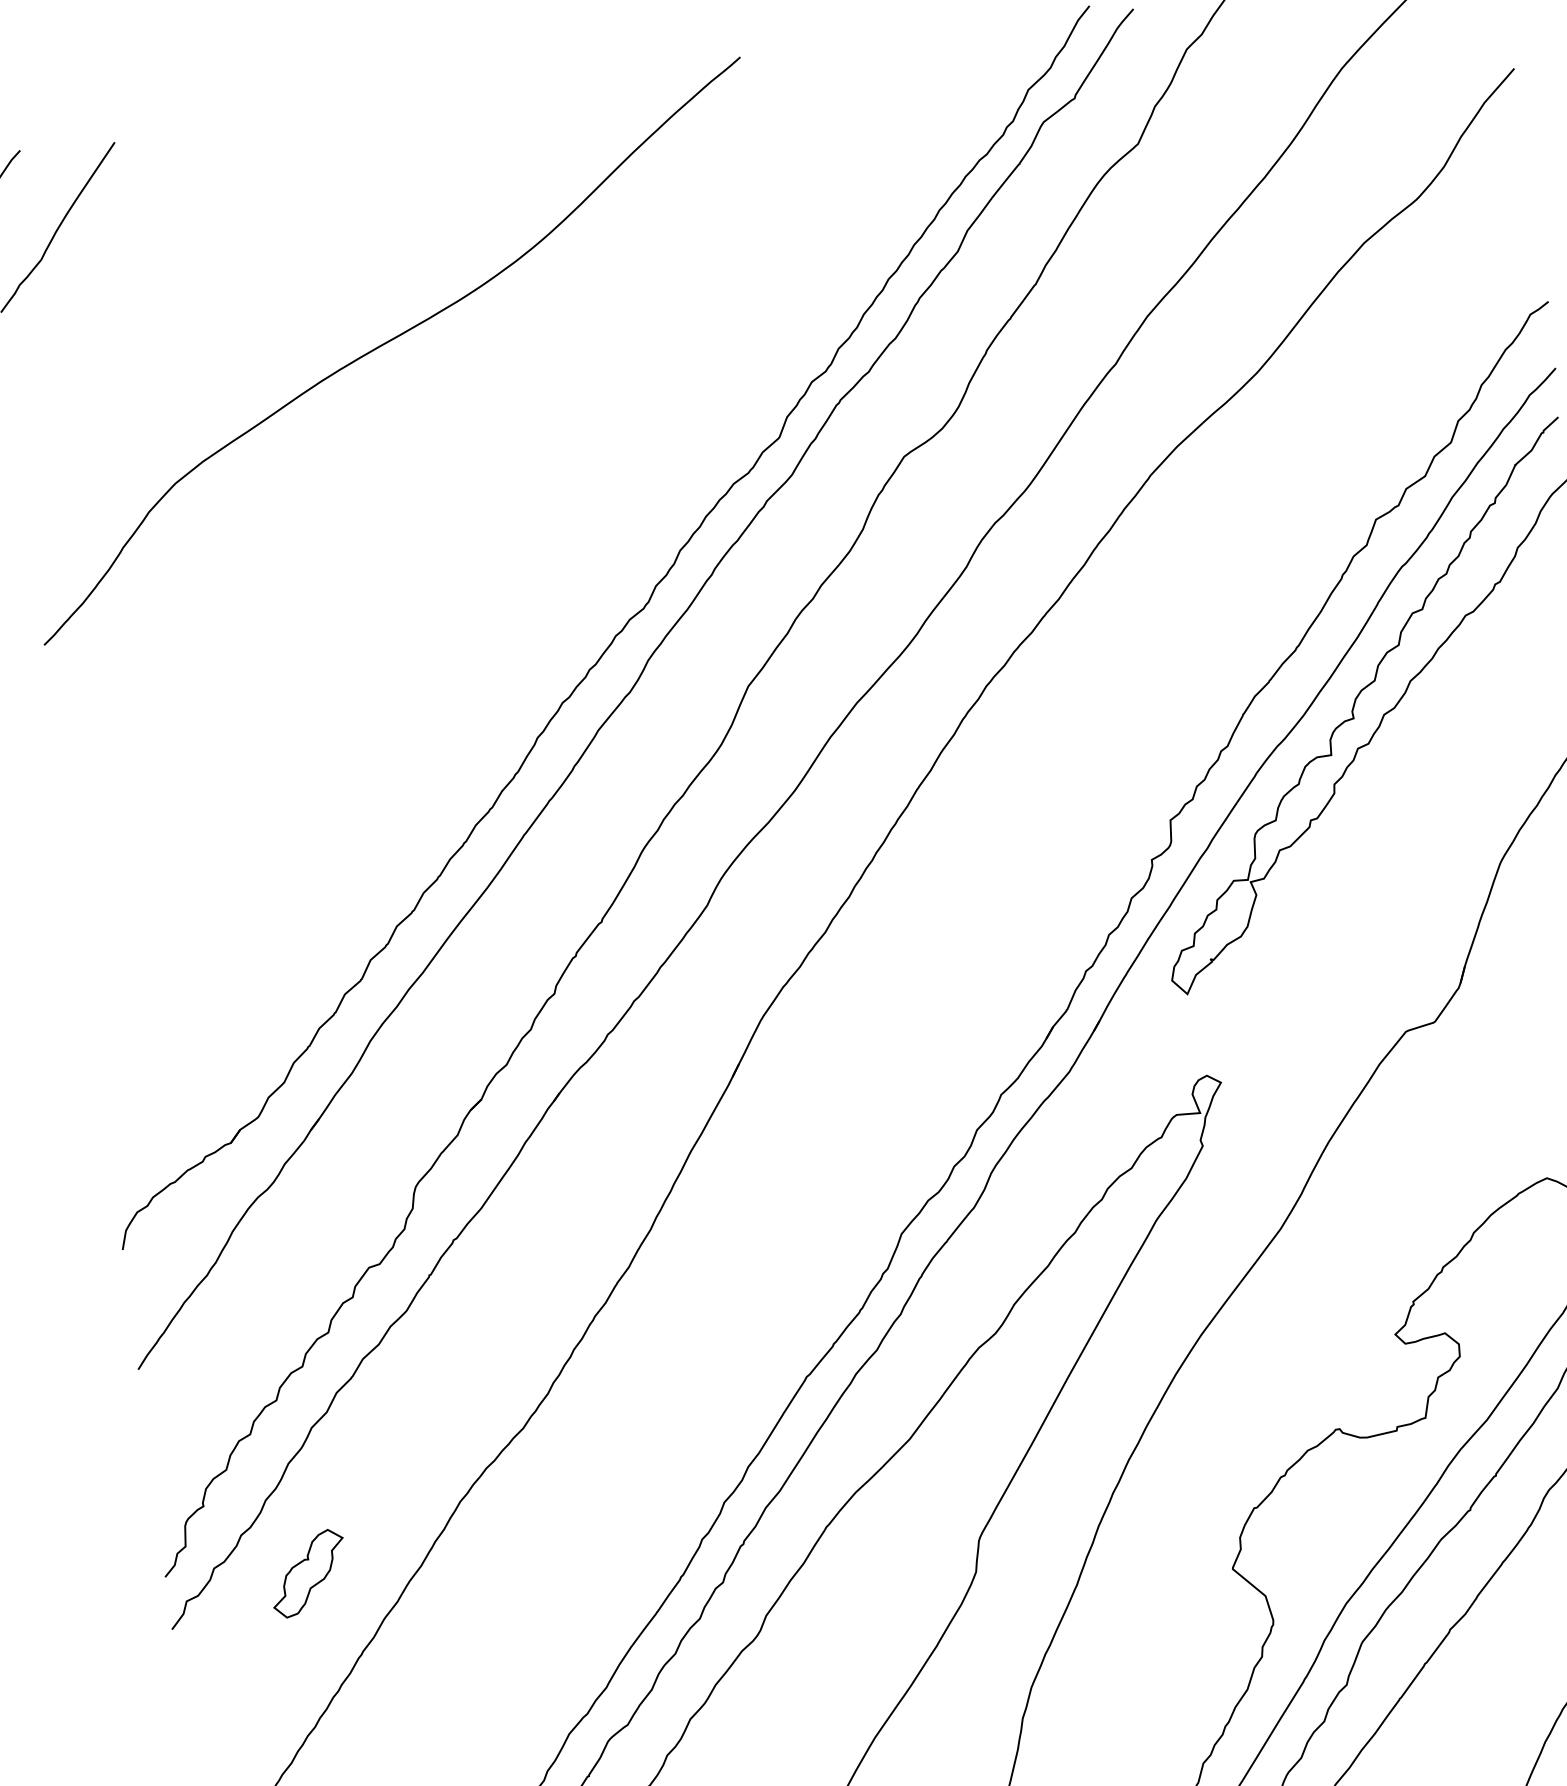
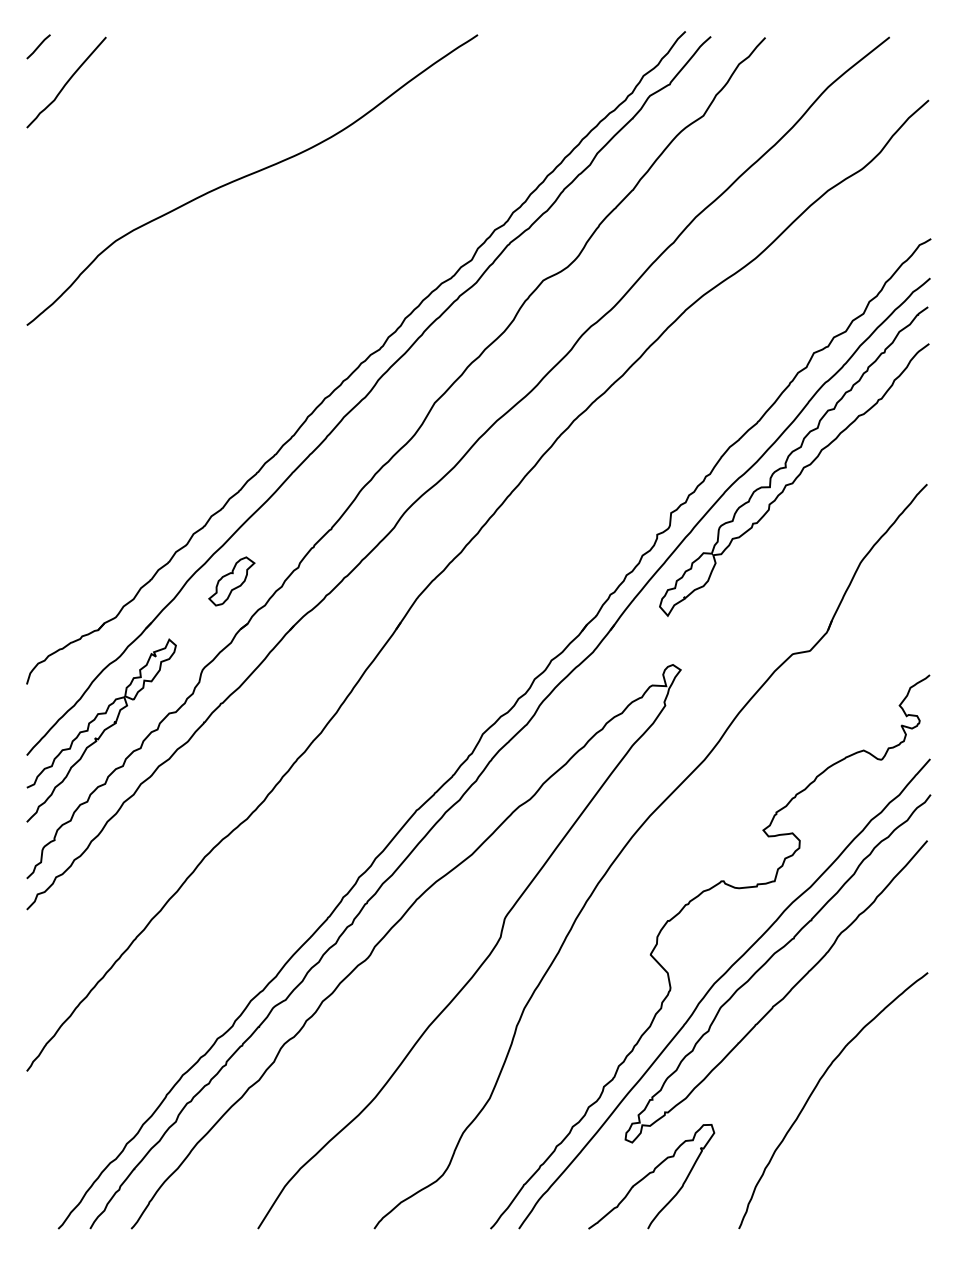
part: (258, 1311) -> (101, 730), added
part: (307, 1573) -> (231, 581), moved

